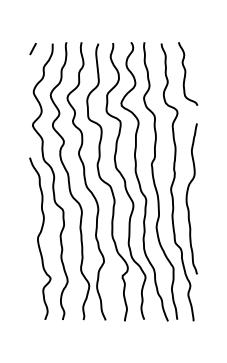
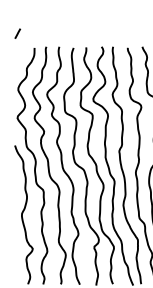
line: (32, 49) -> (17, 34), moved

